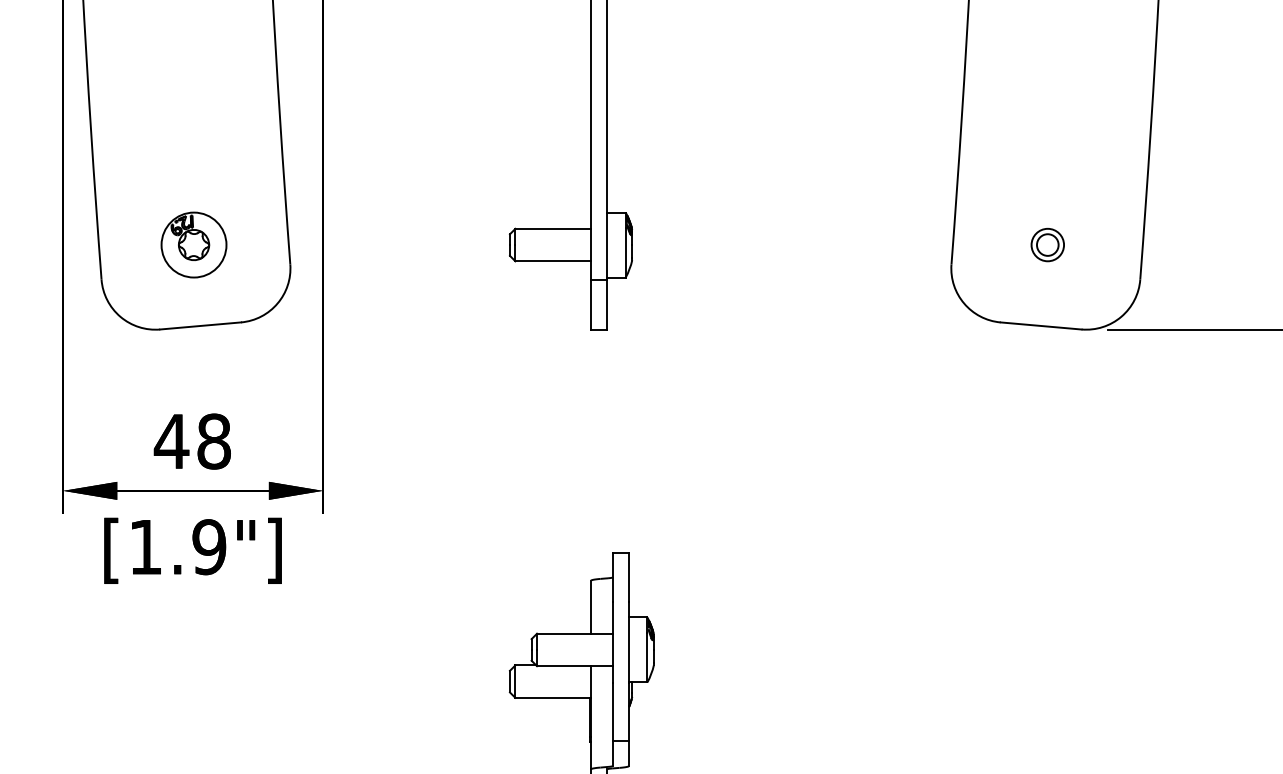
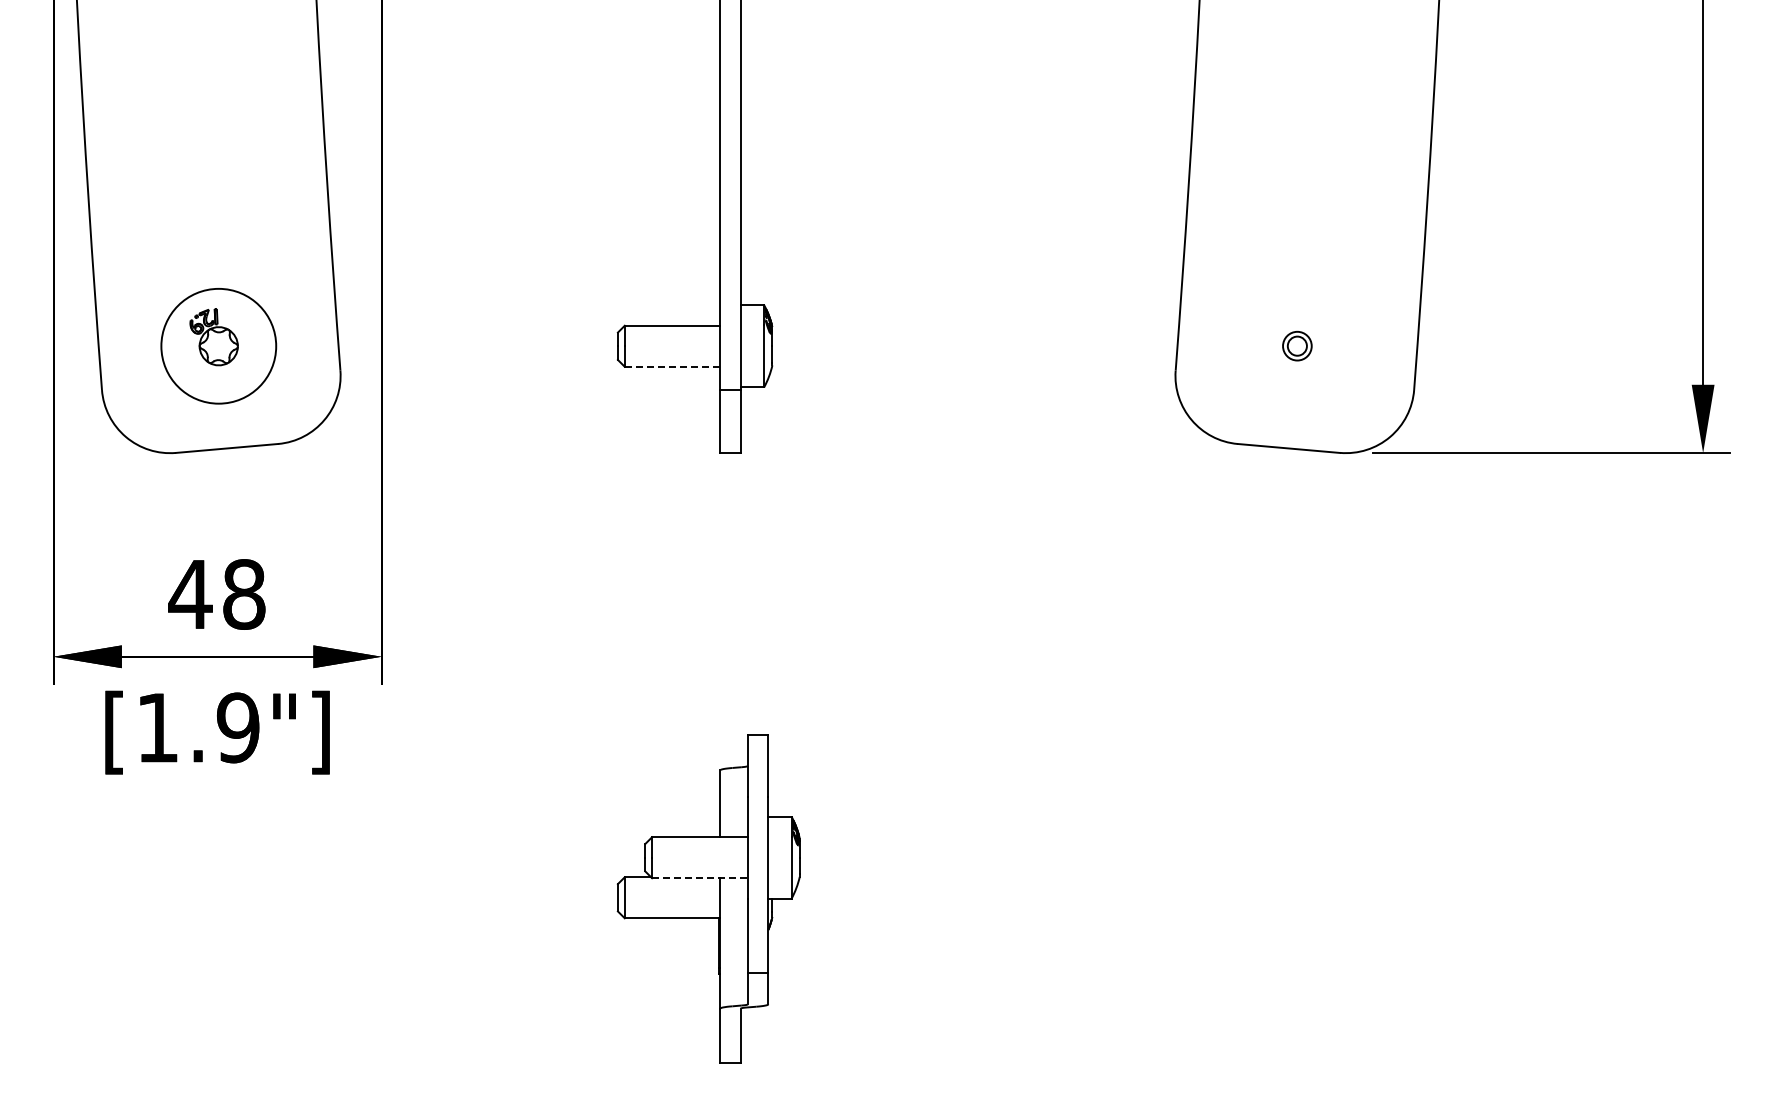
part: (1047, 244) -> (1297, 345), size x0.7
circle: (193, 245) -> (218, 346), size x1.4
line: (553, 261) -> (672, 366), solid -> dashed
line: (574, 666) -> (699, 878), solid -> dashed

